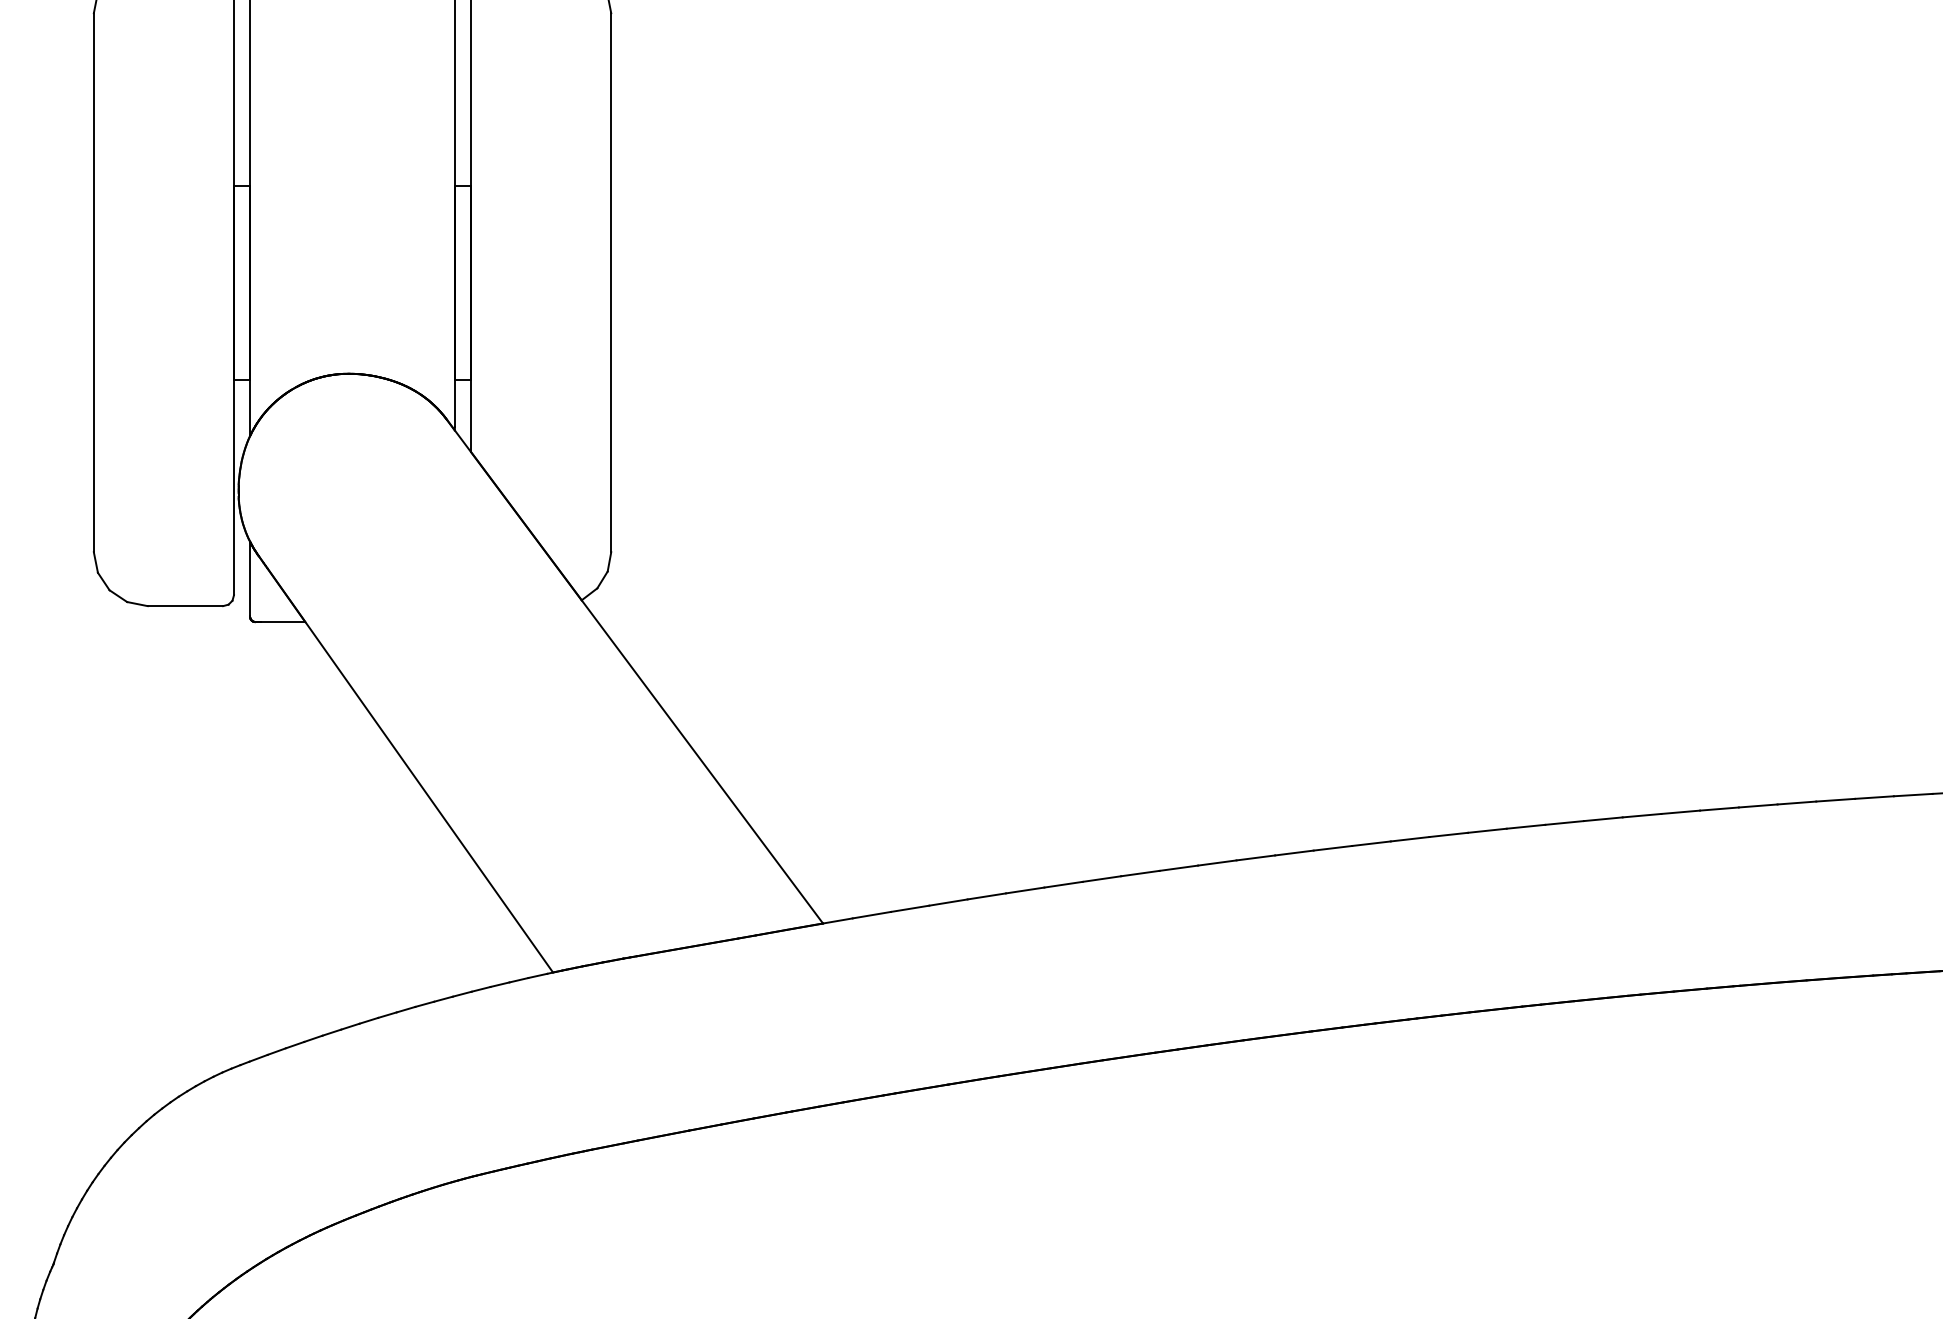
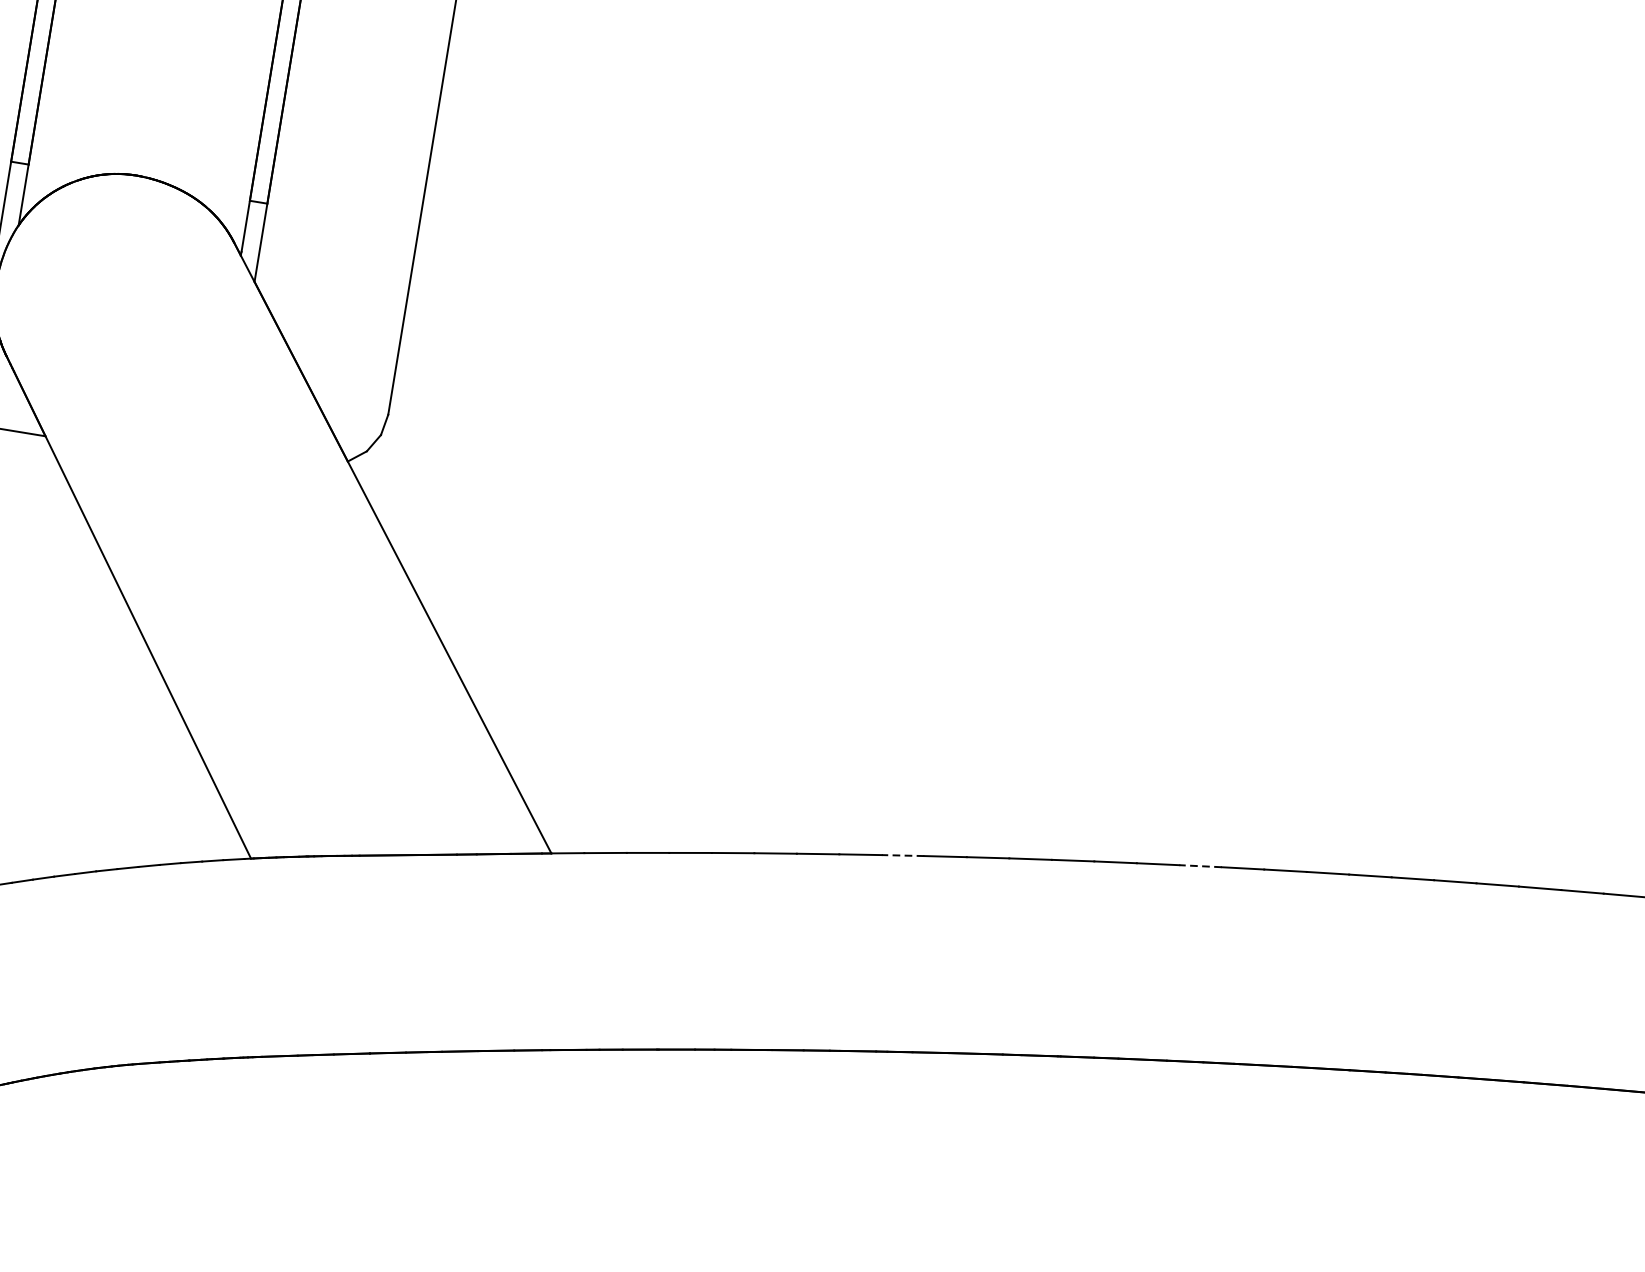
line: (1409, 839) -> (1199, 866), solid -> dashed
line: (1139, 873) -> (902, 855), solid -> dashed

